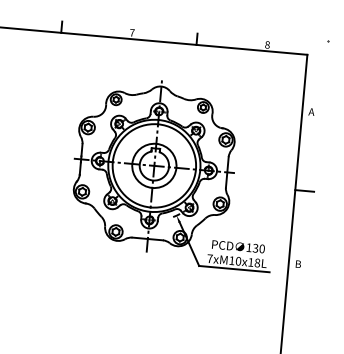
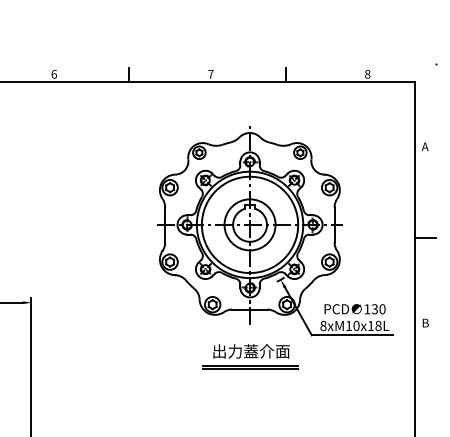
text: (210, 258) -> (323, 325), 7xM10x18L -> 8xM10x18L
part: (144, 279) -> (250, 356), added

